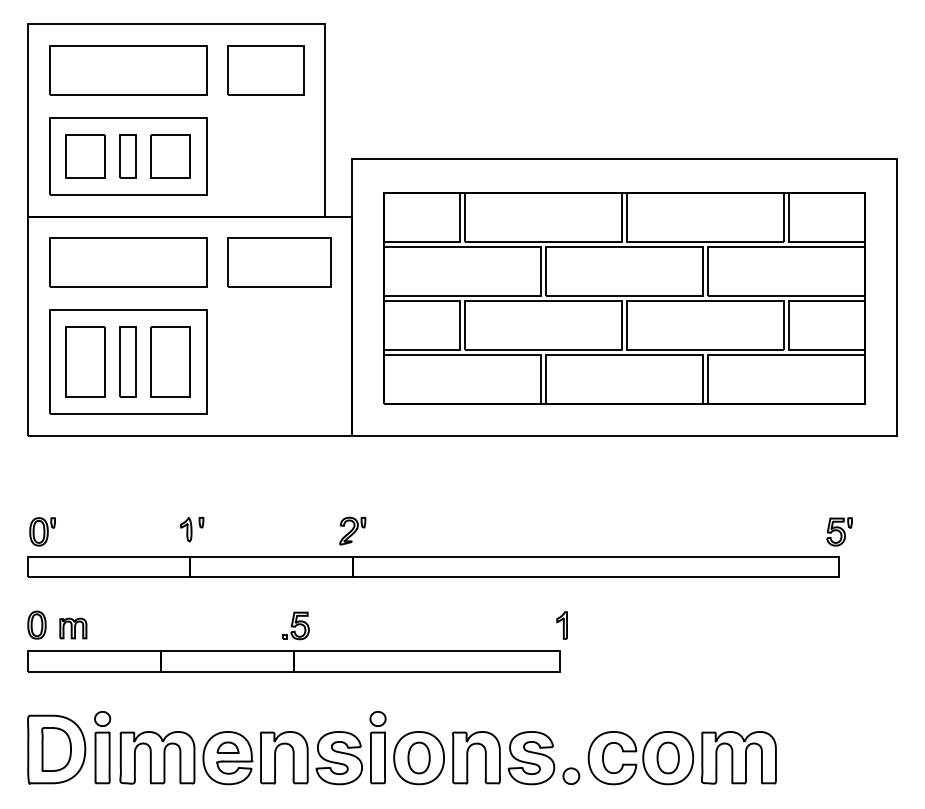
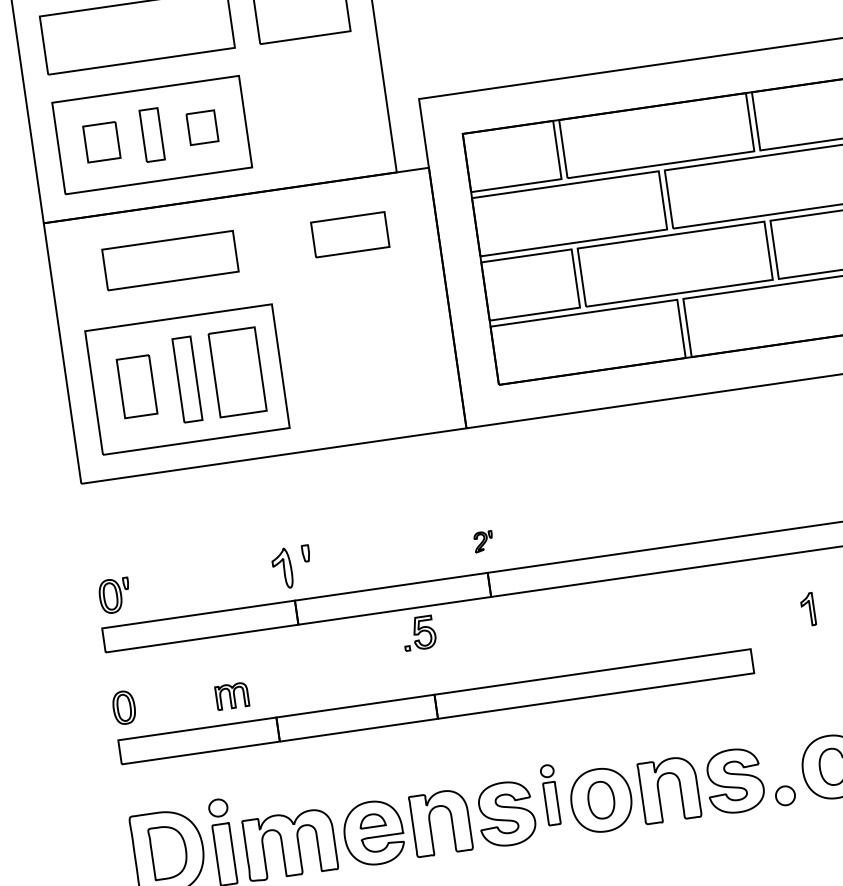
part: (85, 156) -> (101, 142), size x0.7
part: (170, 156) -> (202, 127), size x0.6
part: (128, 262) -> (170, 260), size x0.7
part: (279, 262) -> (350, 234), size x0.6
part: (85, 361) -> (136, 385), size x0.7
part: (192, 529) -> (292, 567), size x1.4
part: (352, 530) -> (483, 541), size x0.6
part: (295, 625) -> (418, 632), moved
part: (561, 625) -> (807, 609), moved
part: (73, 628) -> (232, 696), moved
part: (377, 747) -> (550, 794), size x0.7

